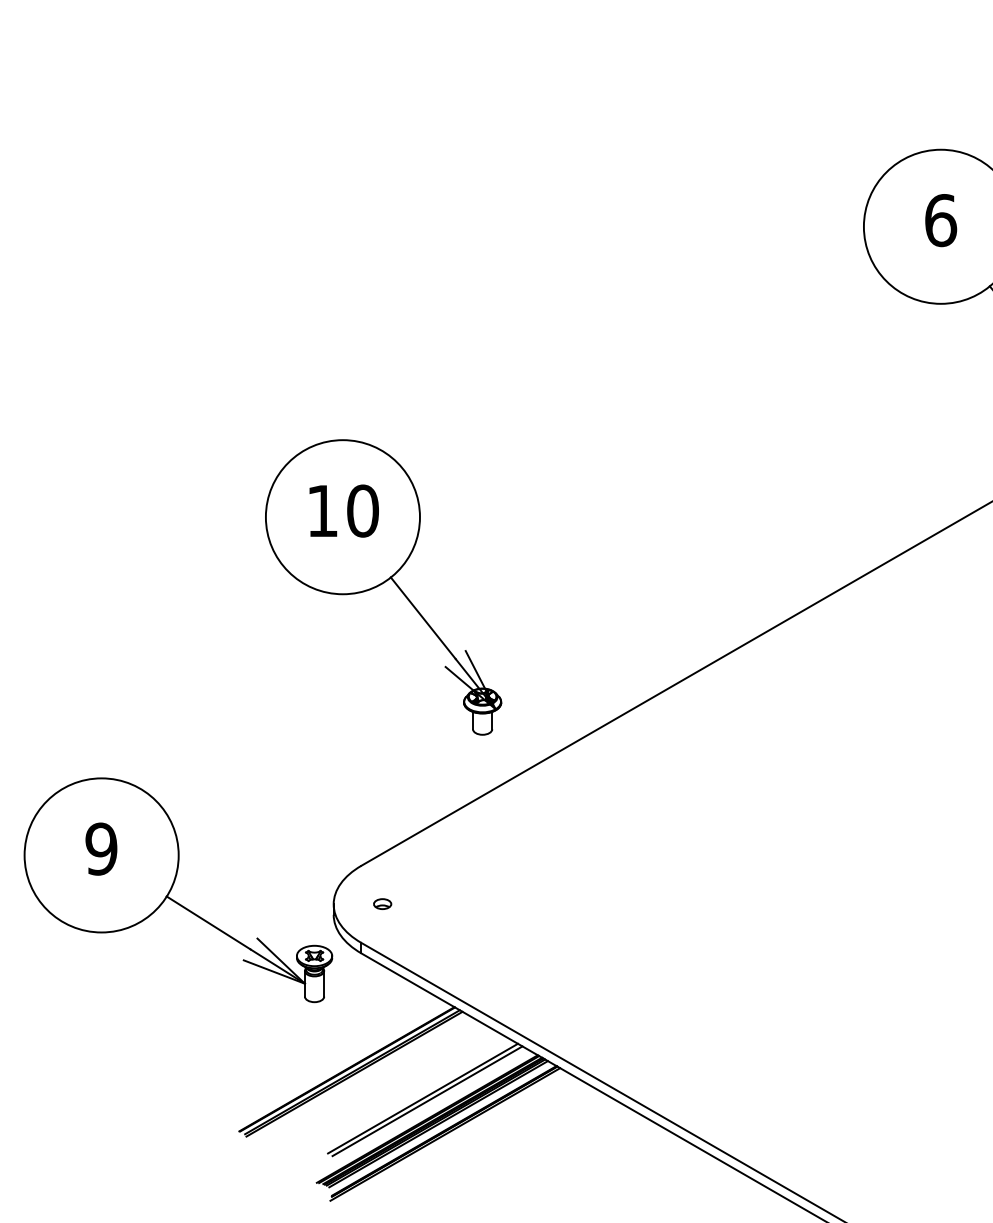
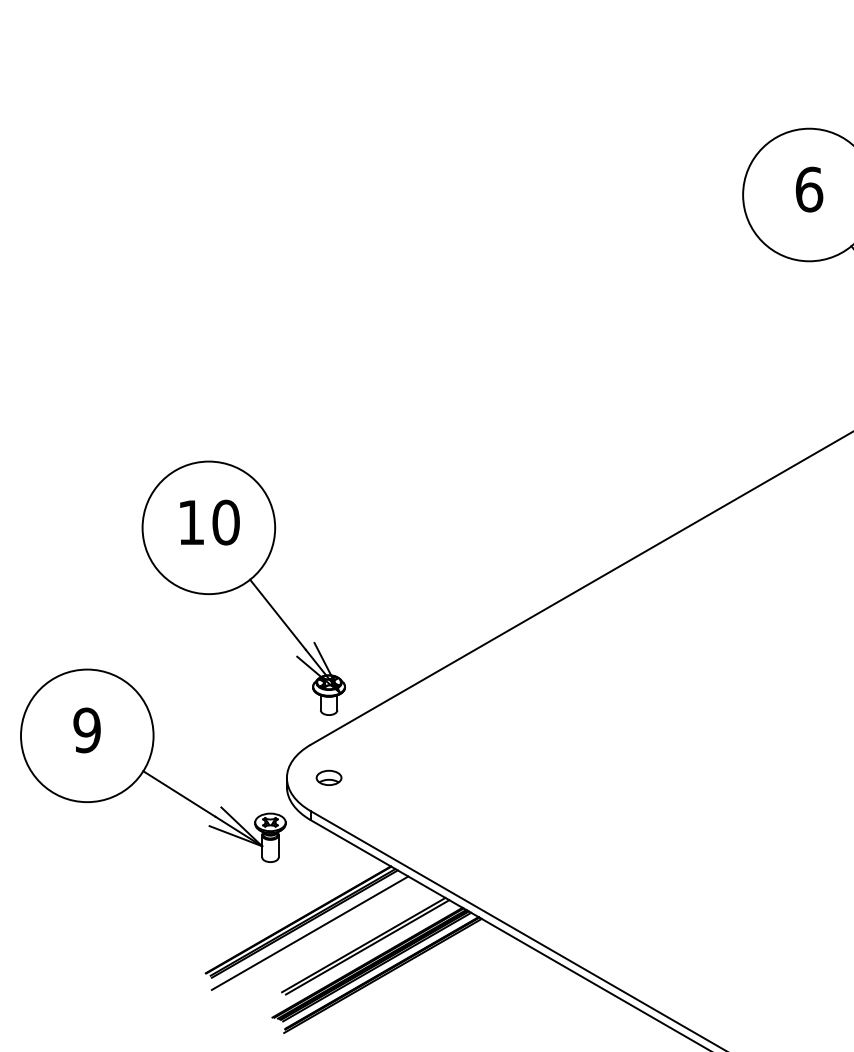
part: (383, 586) -> (243, 587), moved
part: (382, 903) -> (328, 777), size x1.67
line: (359, 1083) -> (309, 932), added

